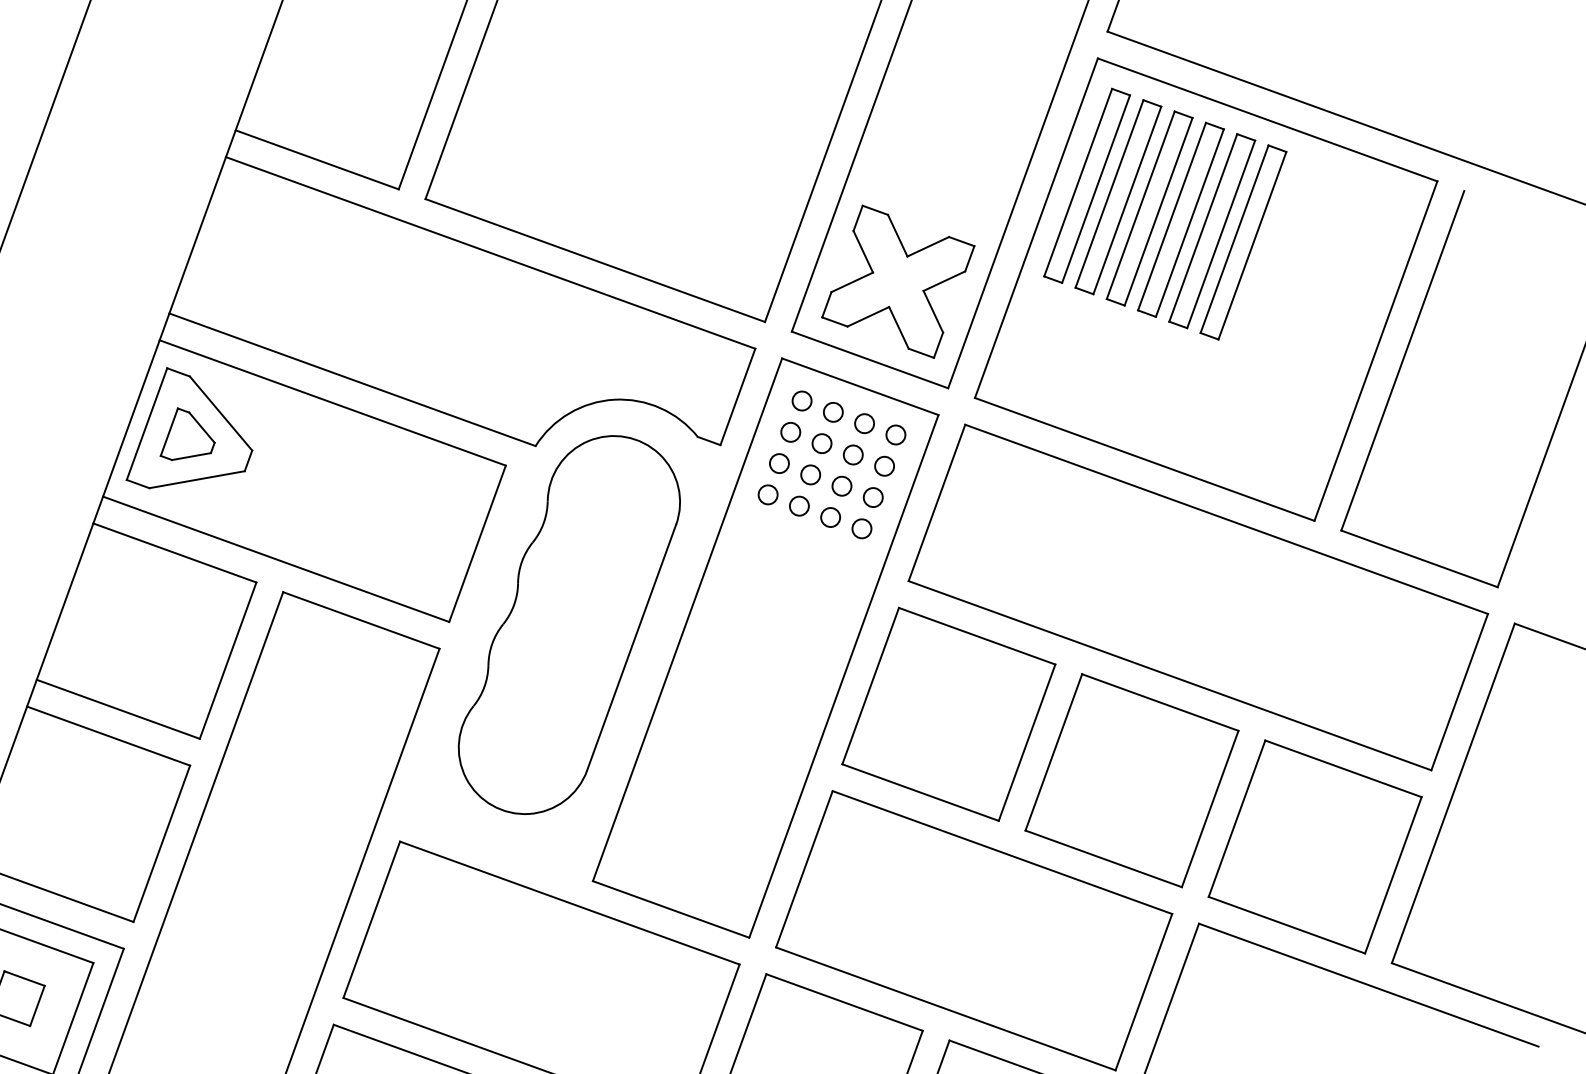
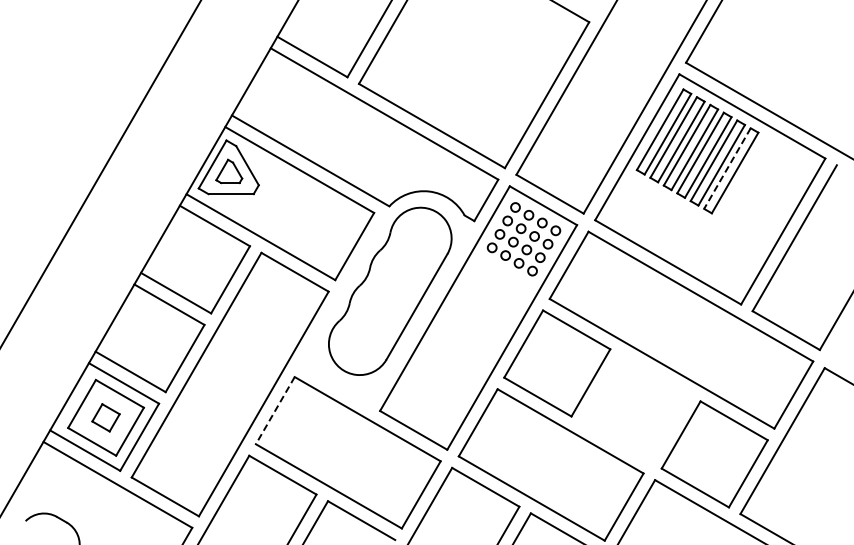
line: (1234, 239) -> (727, 168), solid -> dashed
part: (898, 281) -> (569, 160), removed
part: (1130, 779) -> (635, 408), removed
line: (372, 919) -> (275, 410), solid -> dashed

